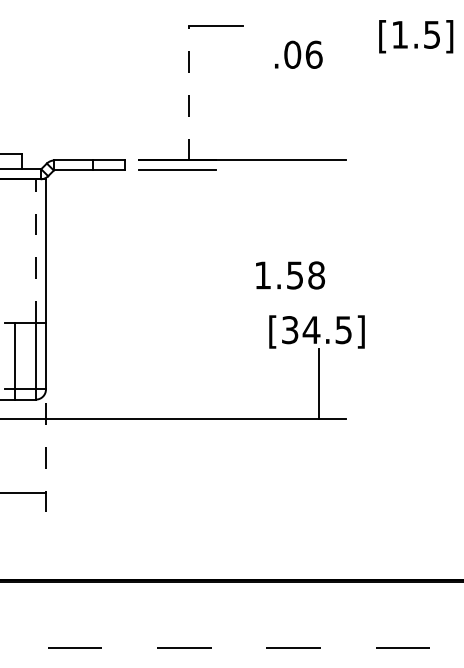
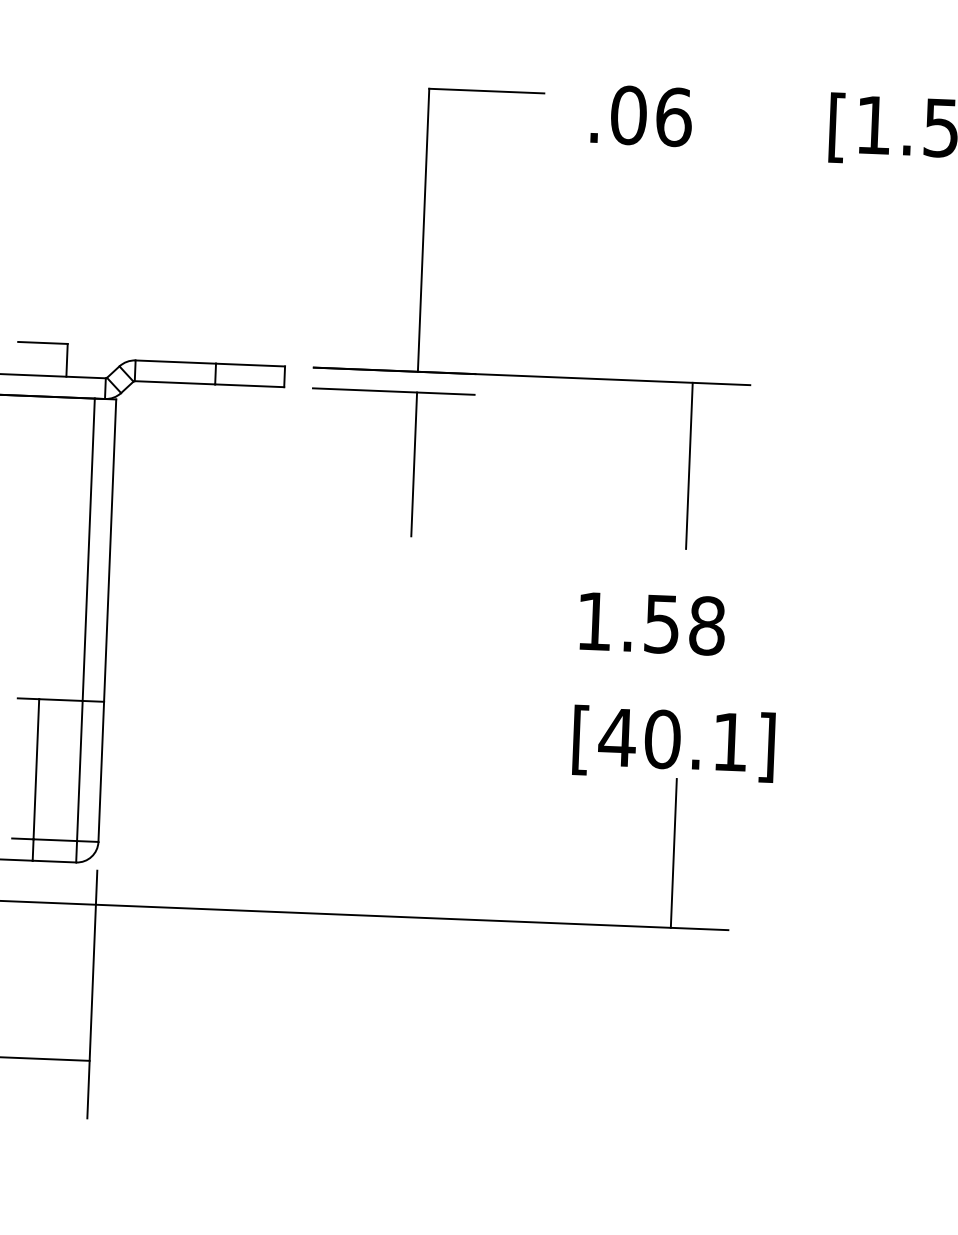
text: (298, 54) -> (641, 115), moved
line: (188, 92) -> (423, 228), dashed -> solid
line: (319, 199) -> (690, 465), added
line: (188, 204) -> (414, 464), added
line: (35, 251) -> (88, 550), dashed -> solid
text: (290, 275) -> (652, 623), moved
text: (316, 330) -> (672, 740), [34.5] -> [40.1]
line: (46, 461) -> (93, 993), dashed -> solid

